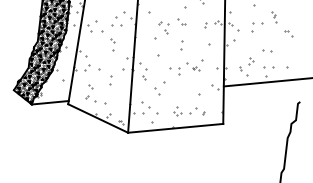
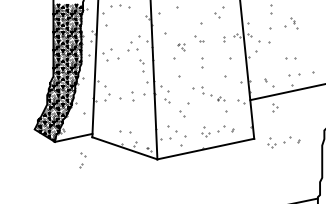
part: (163, 27) -> (181, 46), size x0.6
part: (257, 27) -> (277, 35), size x1.6
part: (289, 33) -> (311, 37), removed
part: (112, 44) -> (141, 65), moved
part: (251, 60) -> (275, 107), moved
part: (193, 66) -> (217, 97), moved
part: (110, 80) -> (132, 96), moved
part: (89, 92) -> (82, 160), moved
part: (250, 130) -> (283, 142), added

